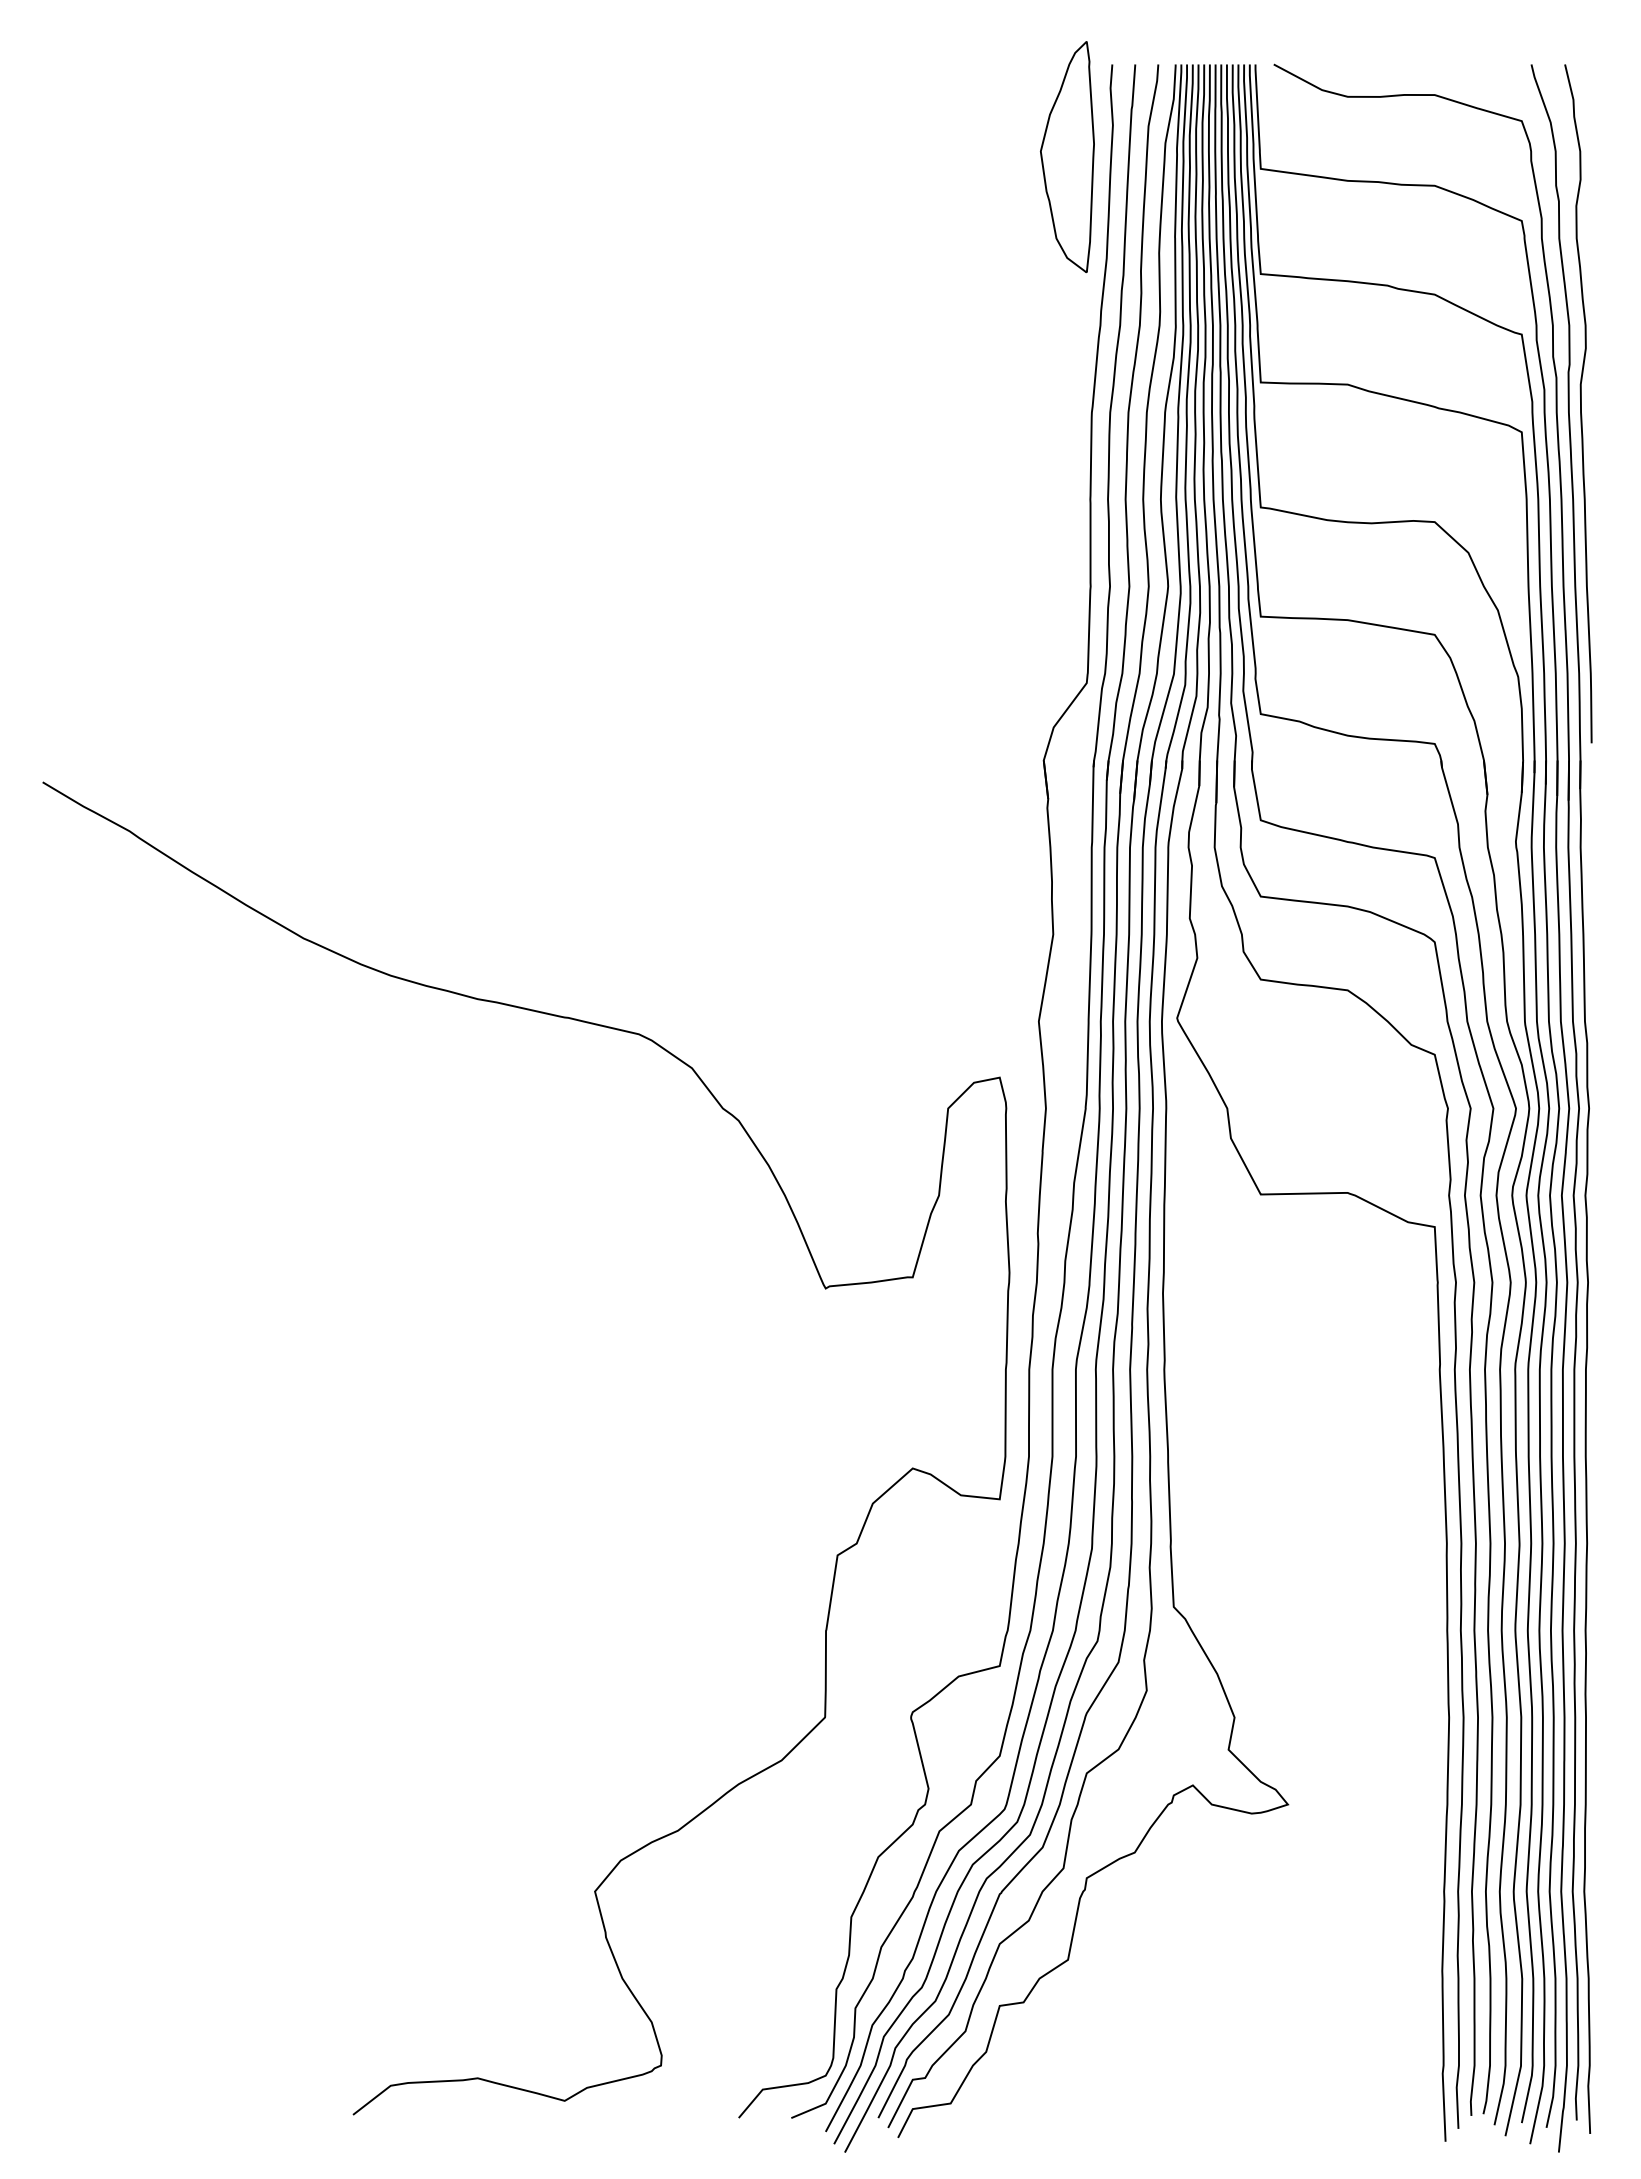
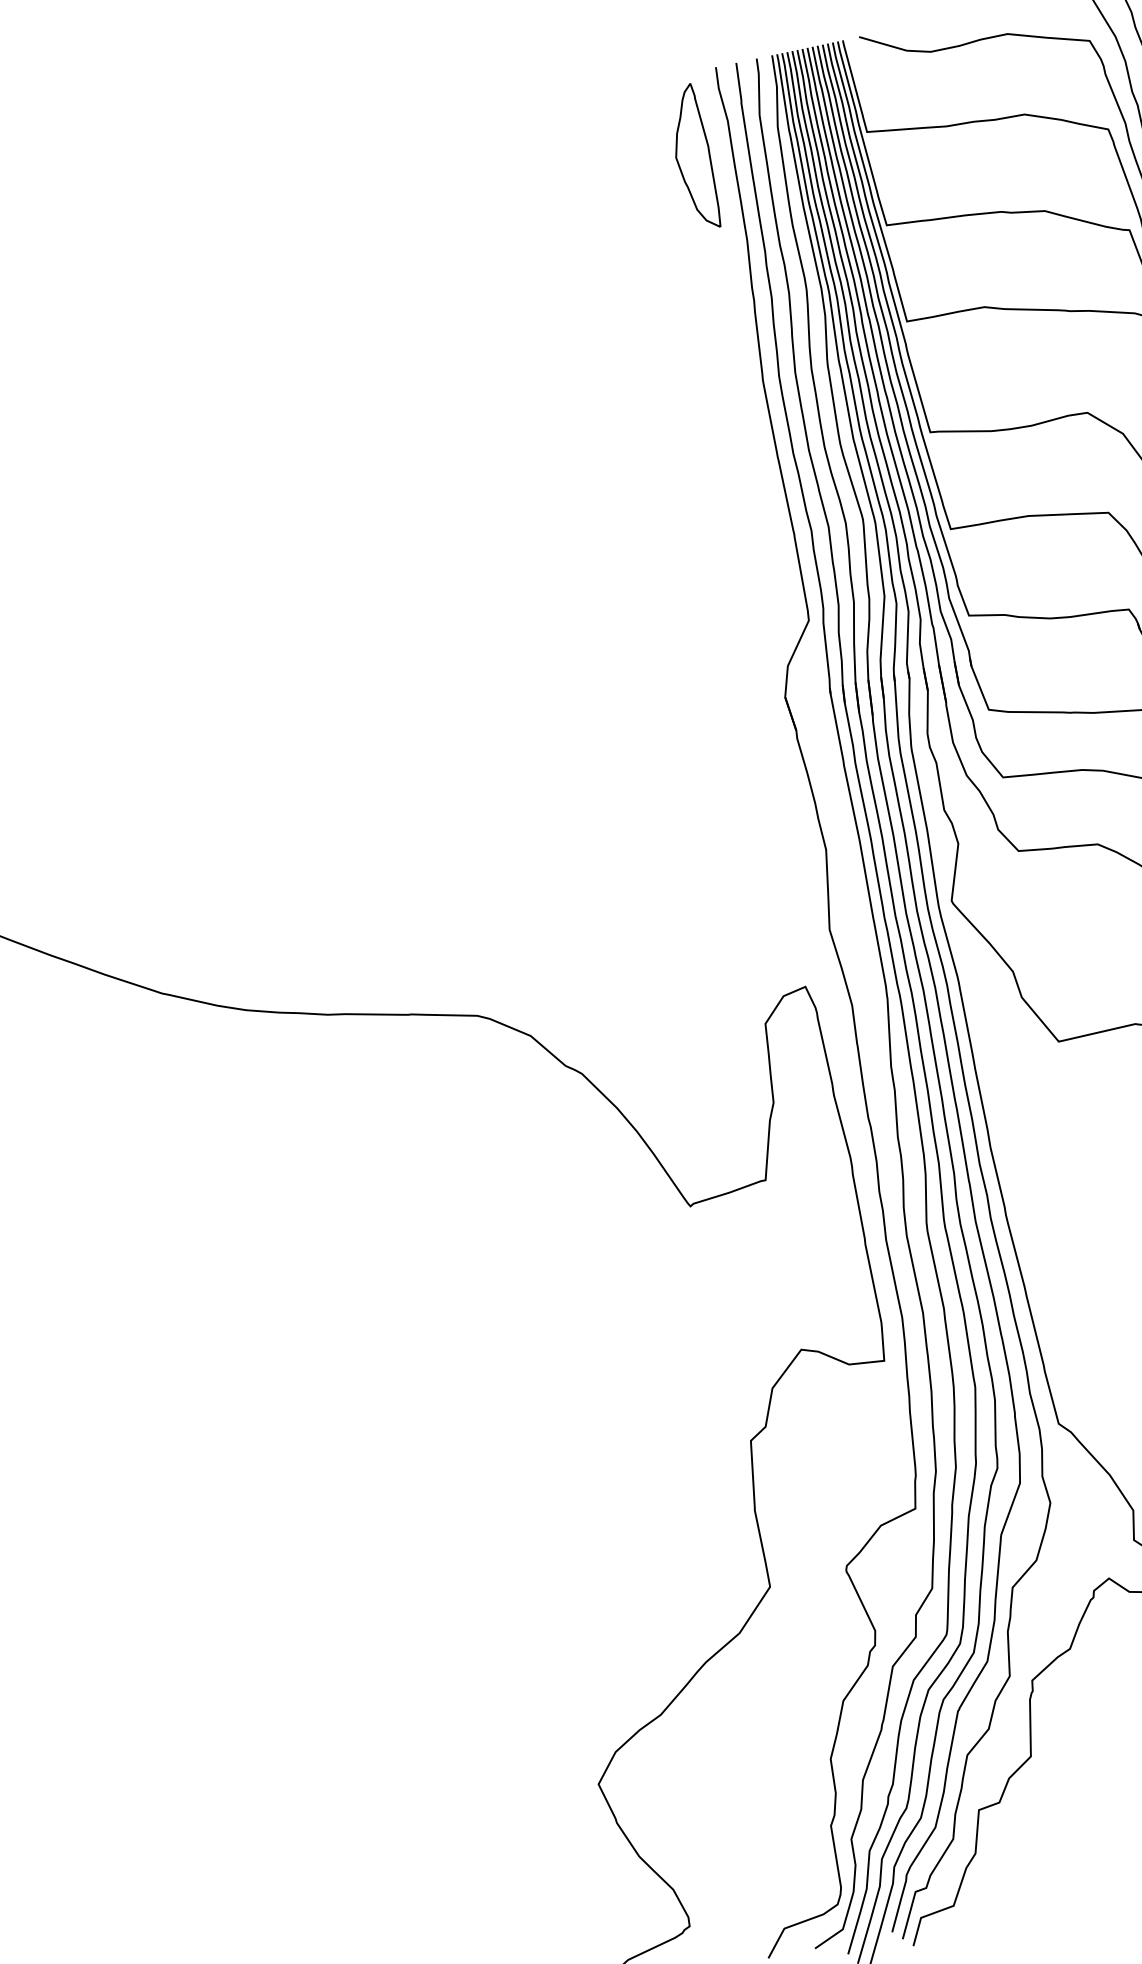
part: (1067, 157) -> (693, 158), size x0.7

